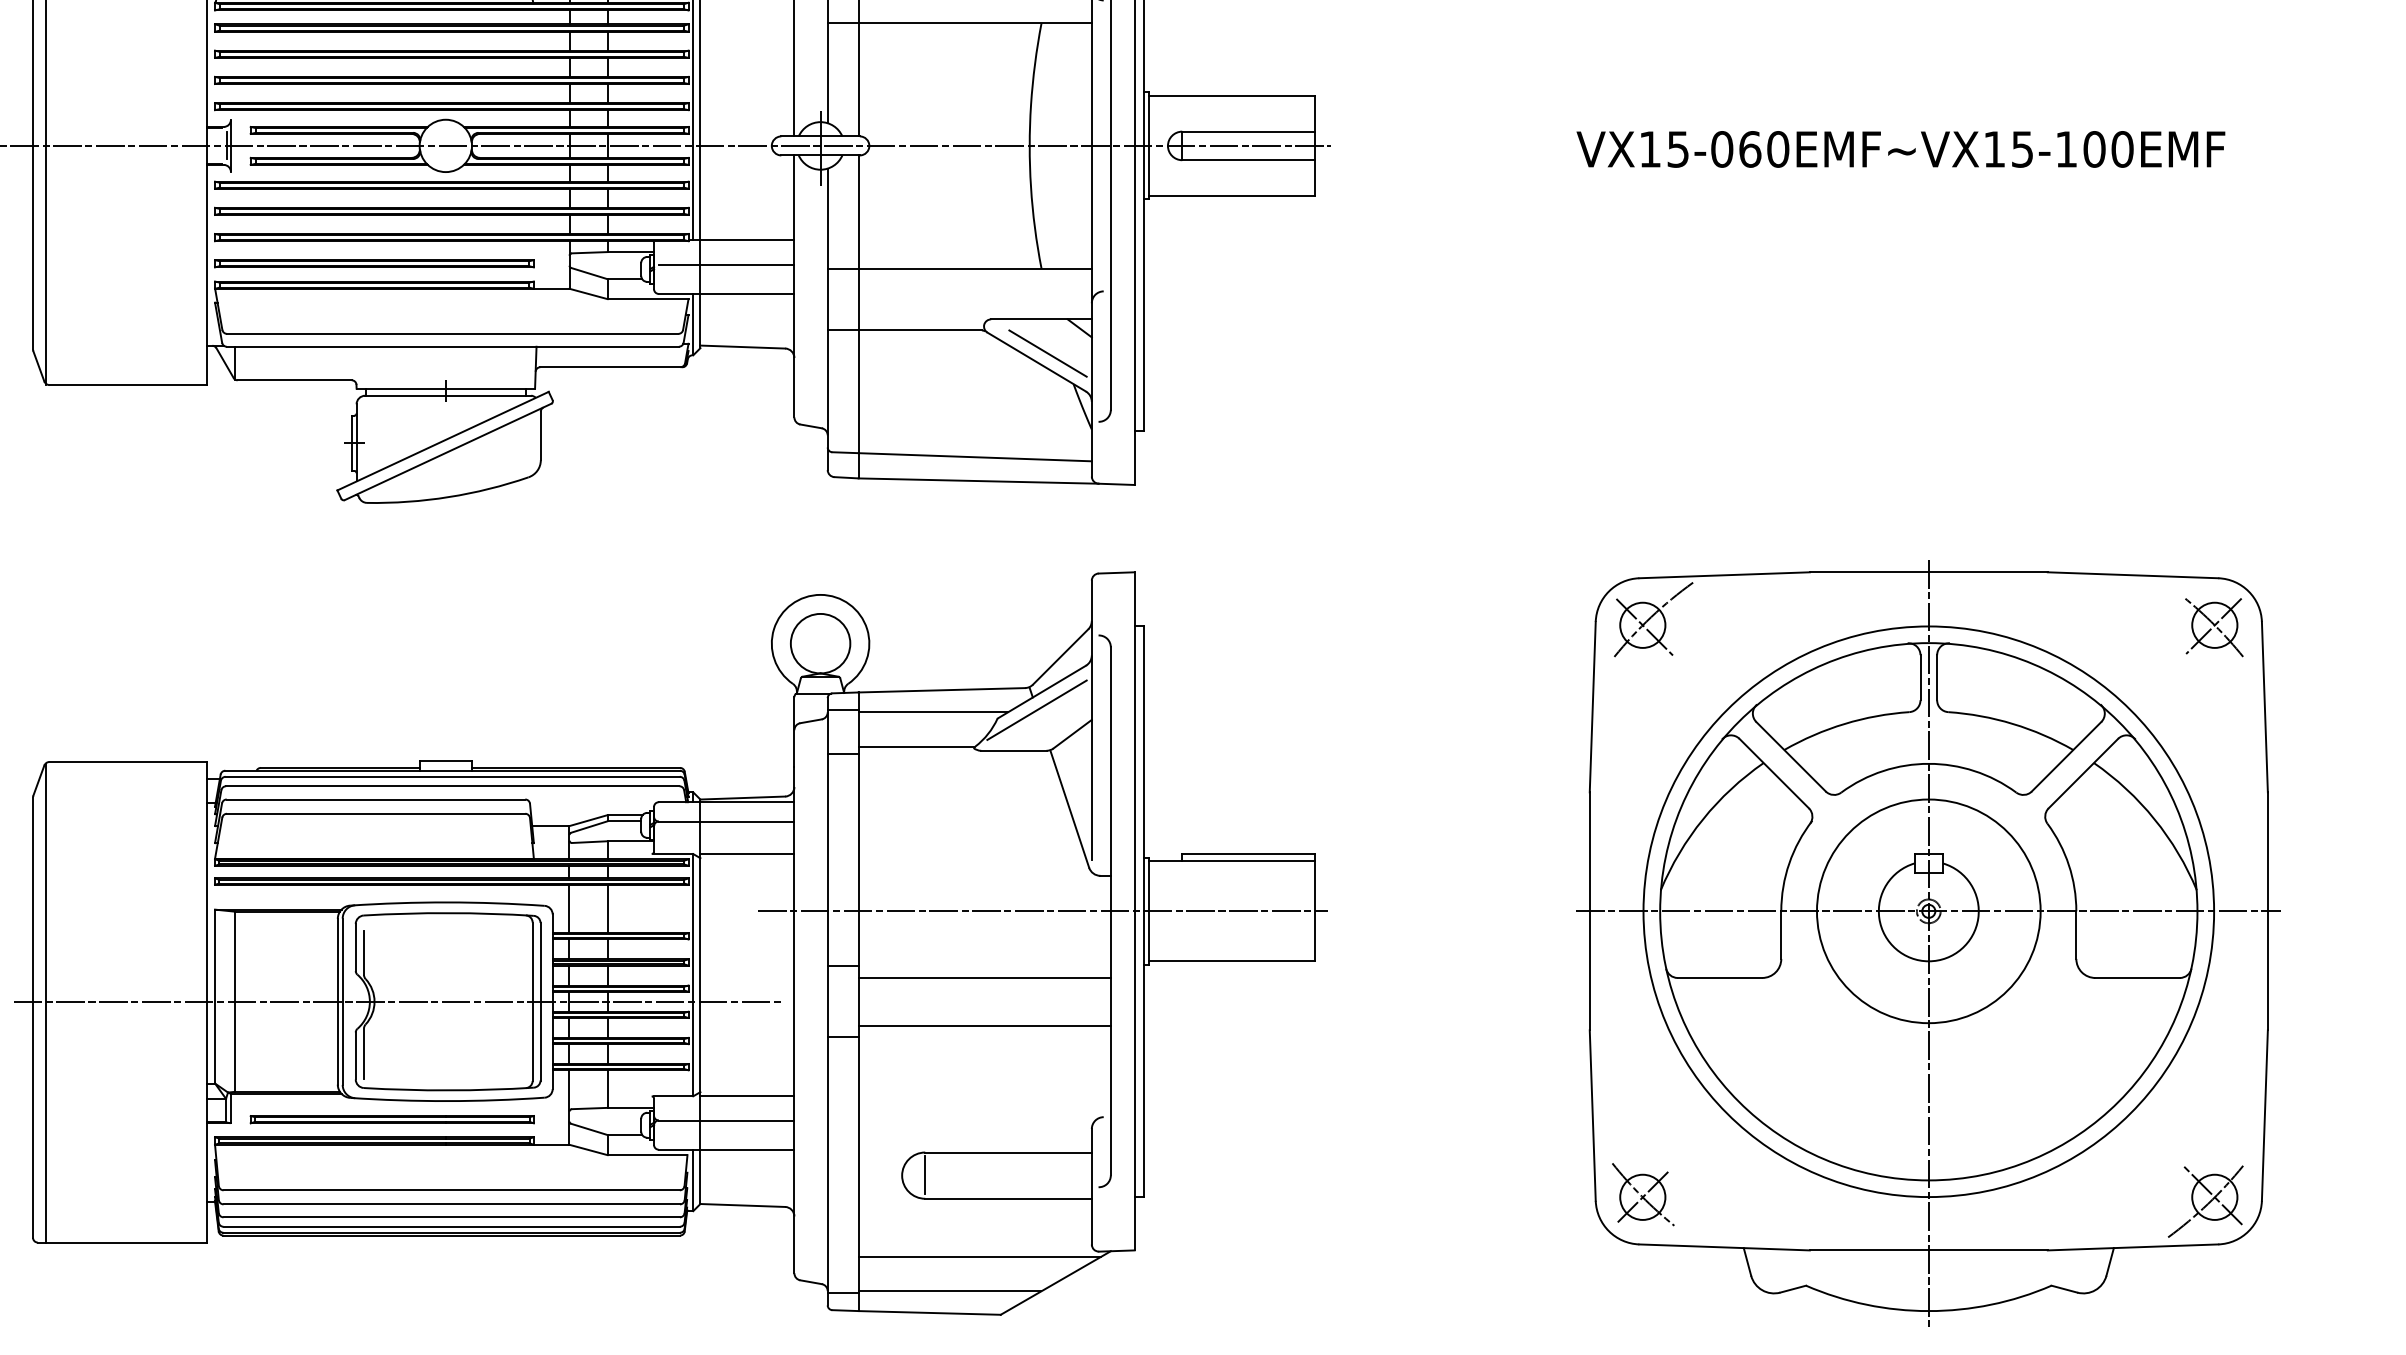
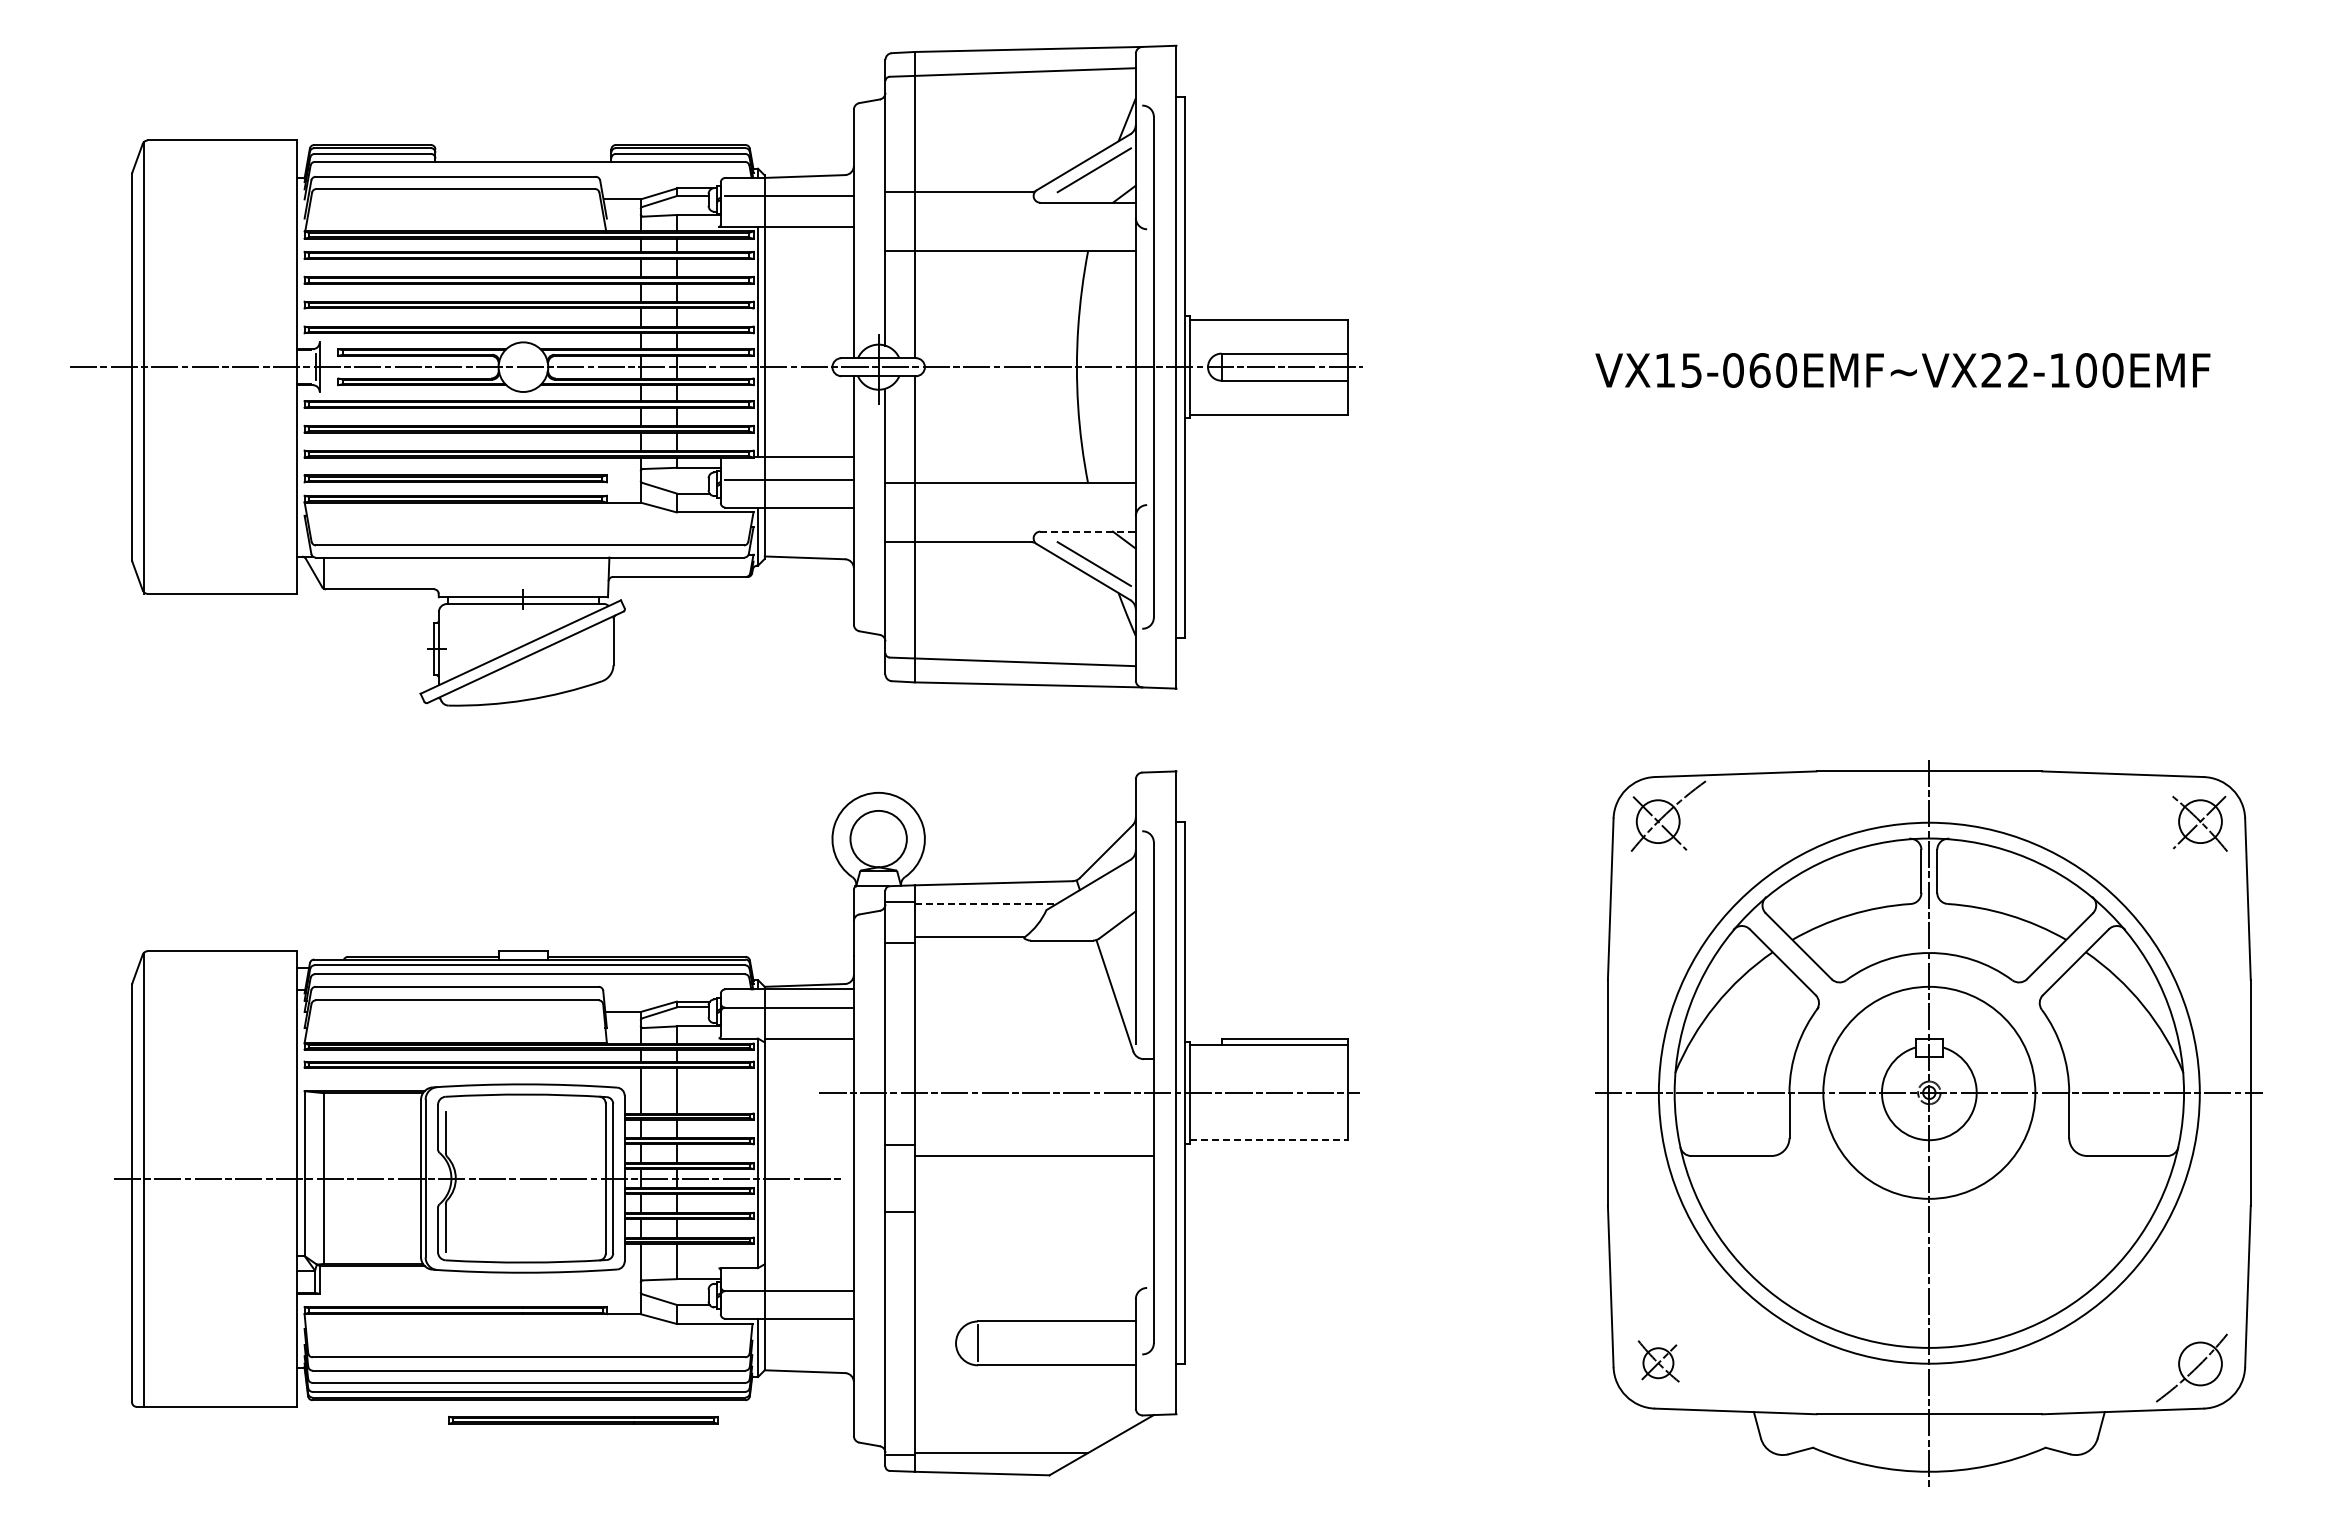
text: (2008, 149) -> (2004, 370), VX15-060EMF~VX15-100EMF -> VX15-060EMF~VX22-100EMF
line: (1041, 319) -> (1088, 531), solid -> dashed
line: (1036, 710) -> (1083, 902), removed
line: (933, 712) -> (985, 904), solid -> dashed
line: (1231, 961) -> (1268, 1140), solid -> dashed
line: (983, 1025) -> (1033, 1201), removed
line: (746, 1096) -> (808, 1268), removed
part: (392, 1118) -> (583, 1419), moved
part: (1643, 1194) -> (1658, 1361), size x0.7
line: (2212, 1195) -> (2198, 1362), removed
line: (979, 1256) -> (1029, 1420), removed

